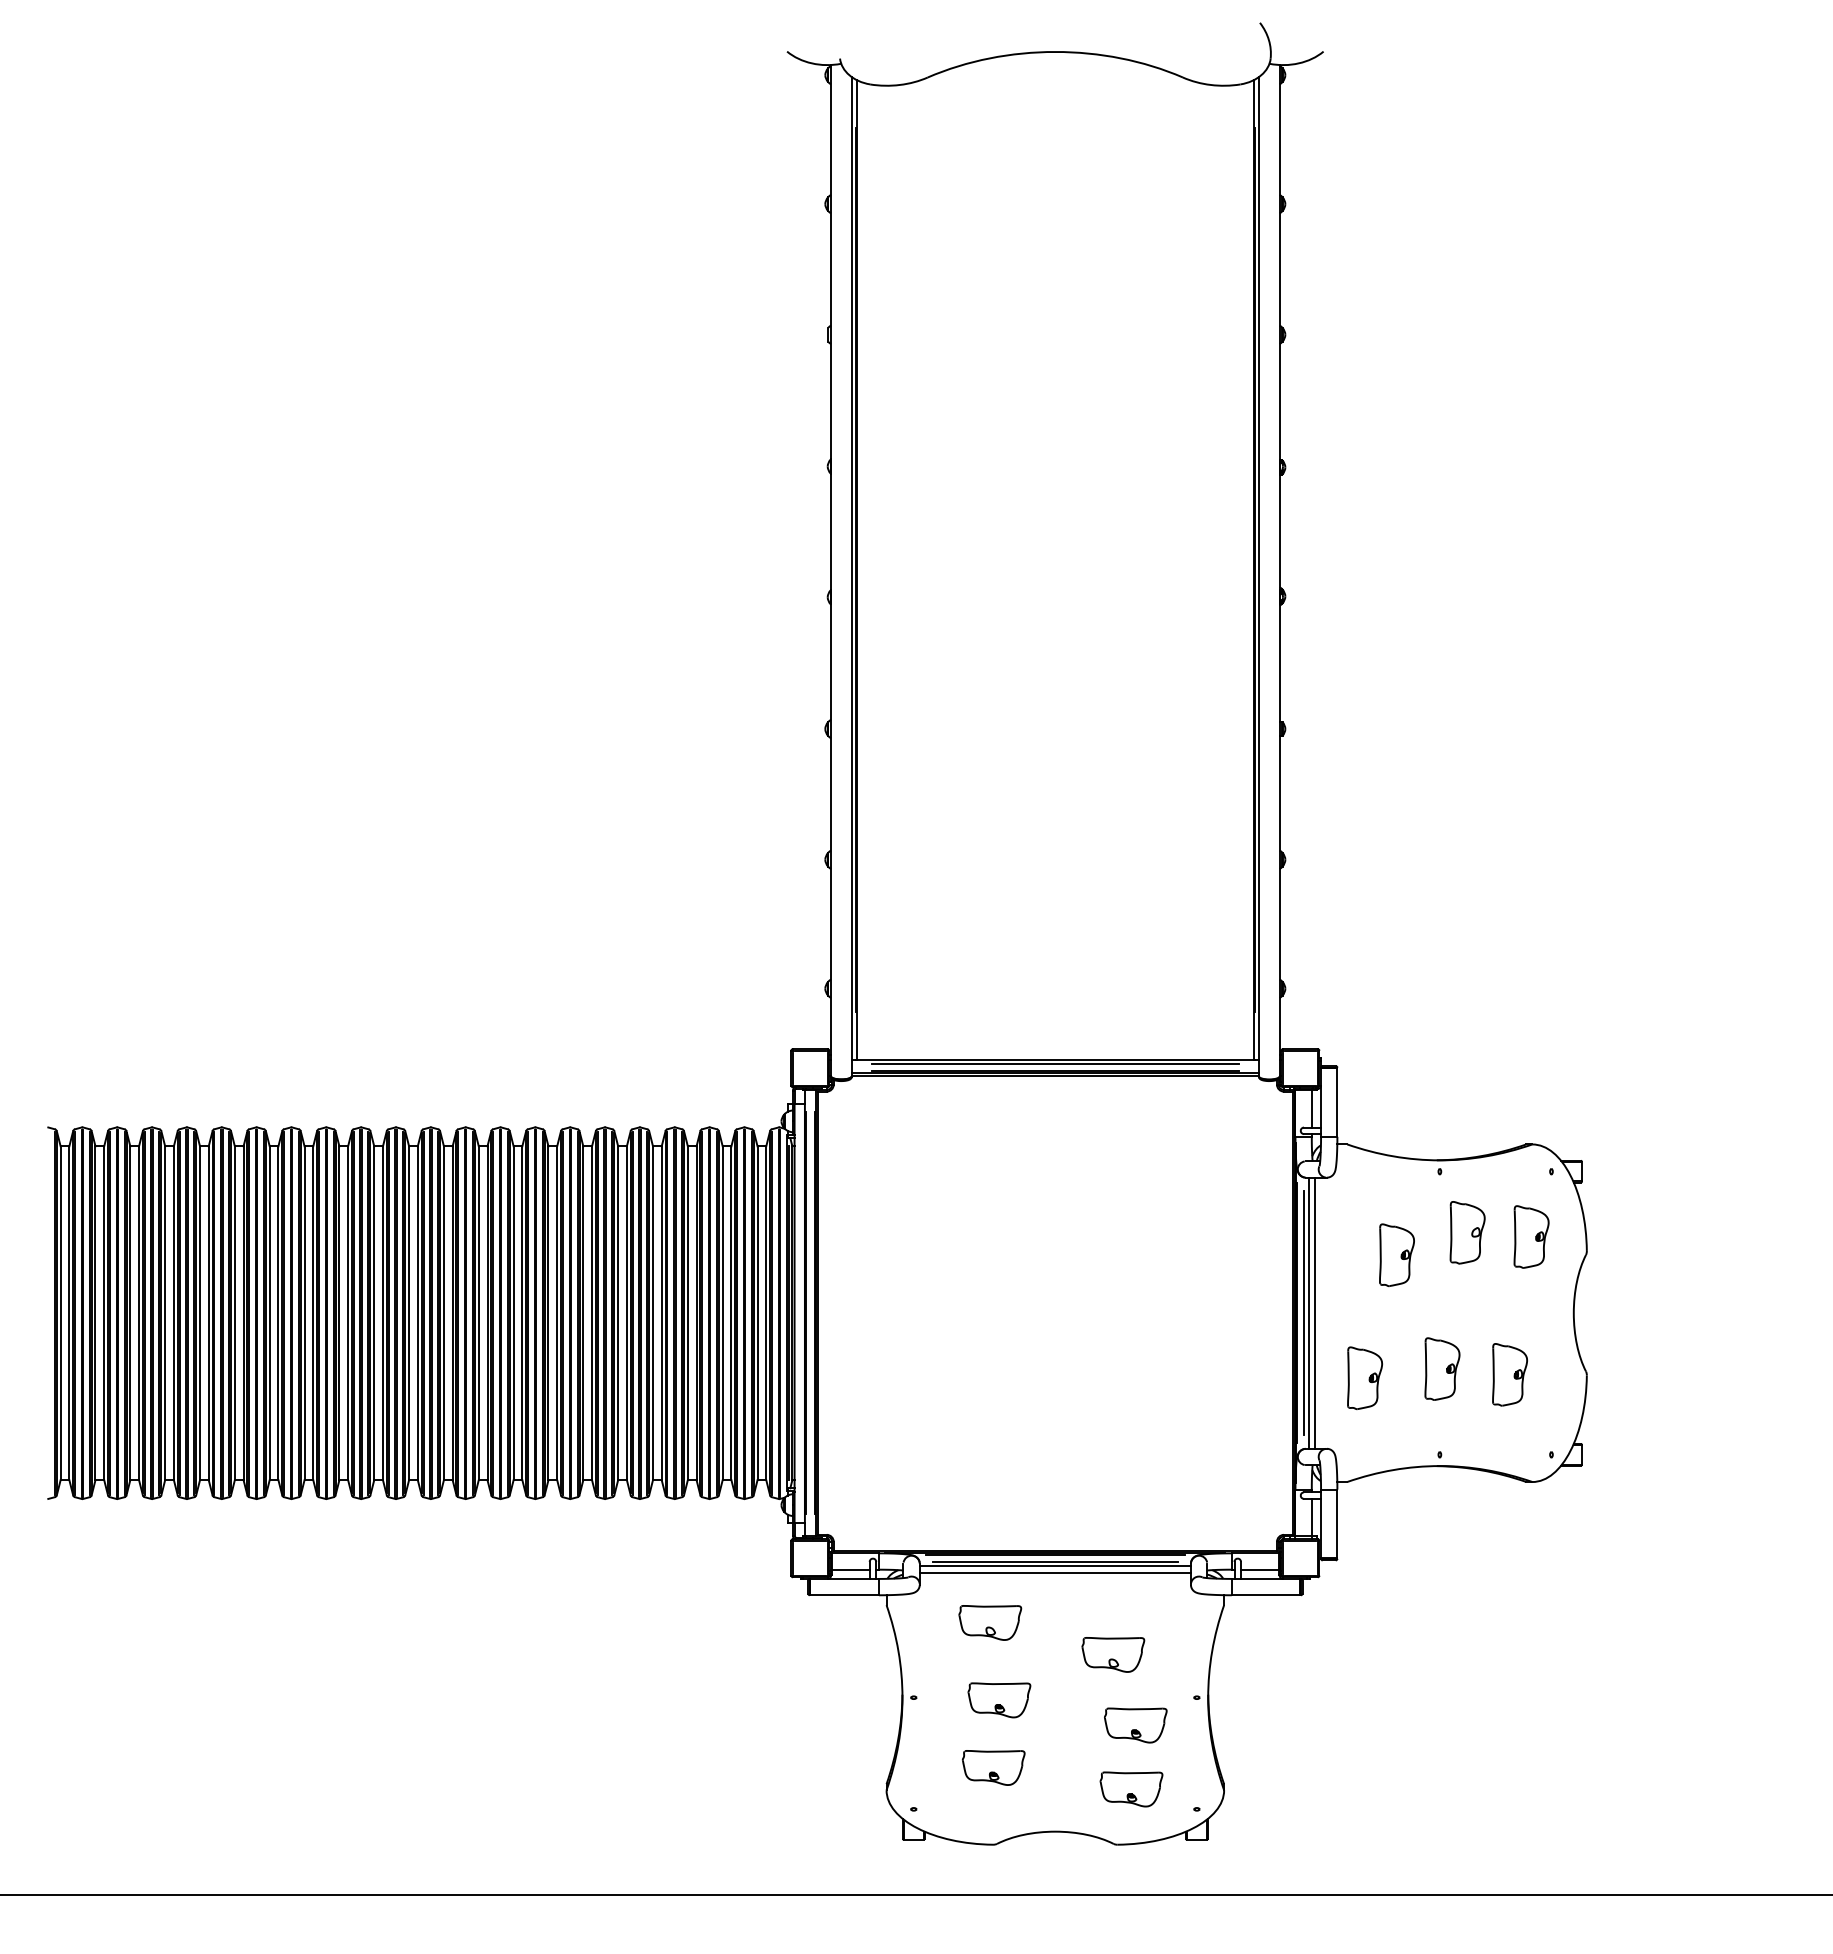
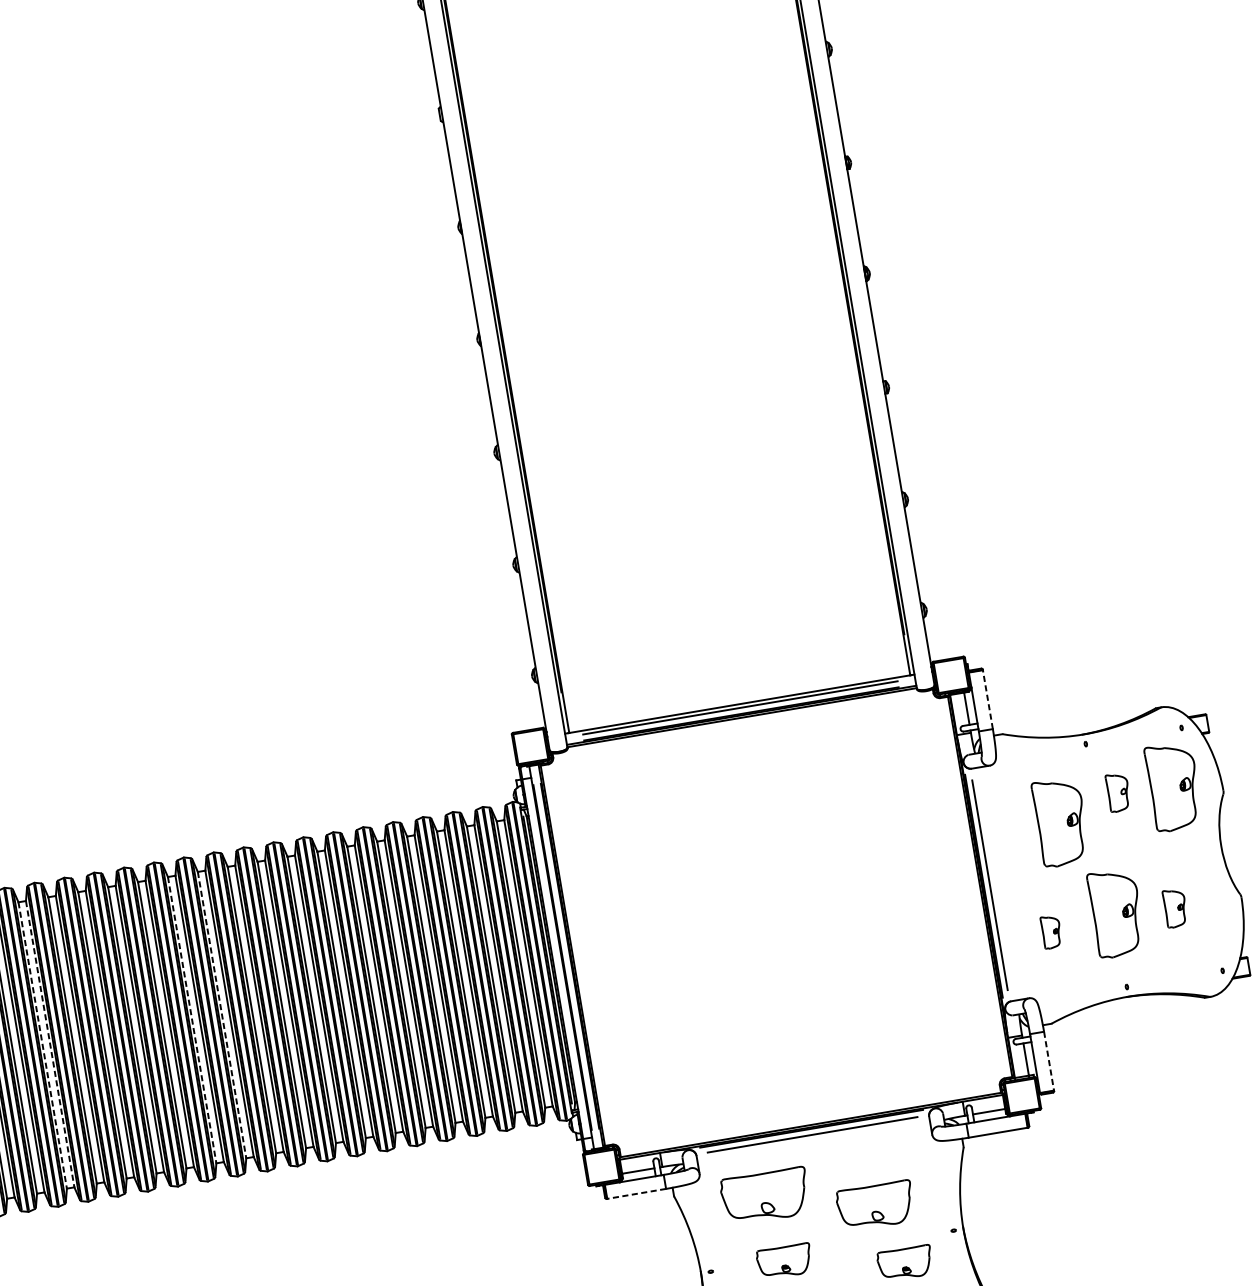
line: (1337, 1102) -> (987, 699), solid -> dashed
part: (1467, 1232) -> (1118, 792), size x0.7
part: (1531, 1236) -> (1173, 786), size x1.6
part: (1396, 1254) -> (1060, 821), size x1.6
line: (1308, 1312) -> (993, 883), removed
line: (1314, 1312) -> (998, 883), removed
line: (200, 1313) -> (43, 1045), solid -> dashed
line: (208, 1313) -> (50, 1044), solid -> dashed
line: (374, 1313) -> (192, 1020), solid -> dashed
line: (409, 1313) -> (222, 1015), solid -> dashed
part: (1442, 1368) -> (1116, 912), size x1.6
part: (1509, 1374) -> (1175, 908), size x0.7
part: (1364, 1377) -> (1051, 931), size x0.6
line: (1337, 1524) -> (1049, 1061), solid -> dashed
line: (1054, 1566) -> (812, 1138), removed
line: (1054, 1572) -> (813, 1143), removed
line: (844, 1595) -> (636, 1194), solid -> dashed
part: (990, 1622) -> (765, 1196), size x1.6
part: (1113, 1654) -> (875, 1205), size x1.4

